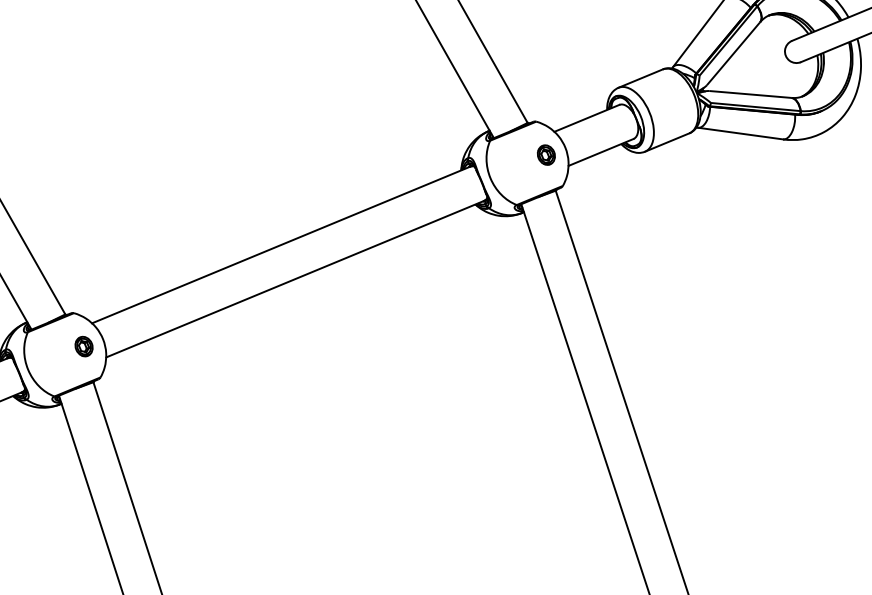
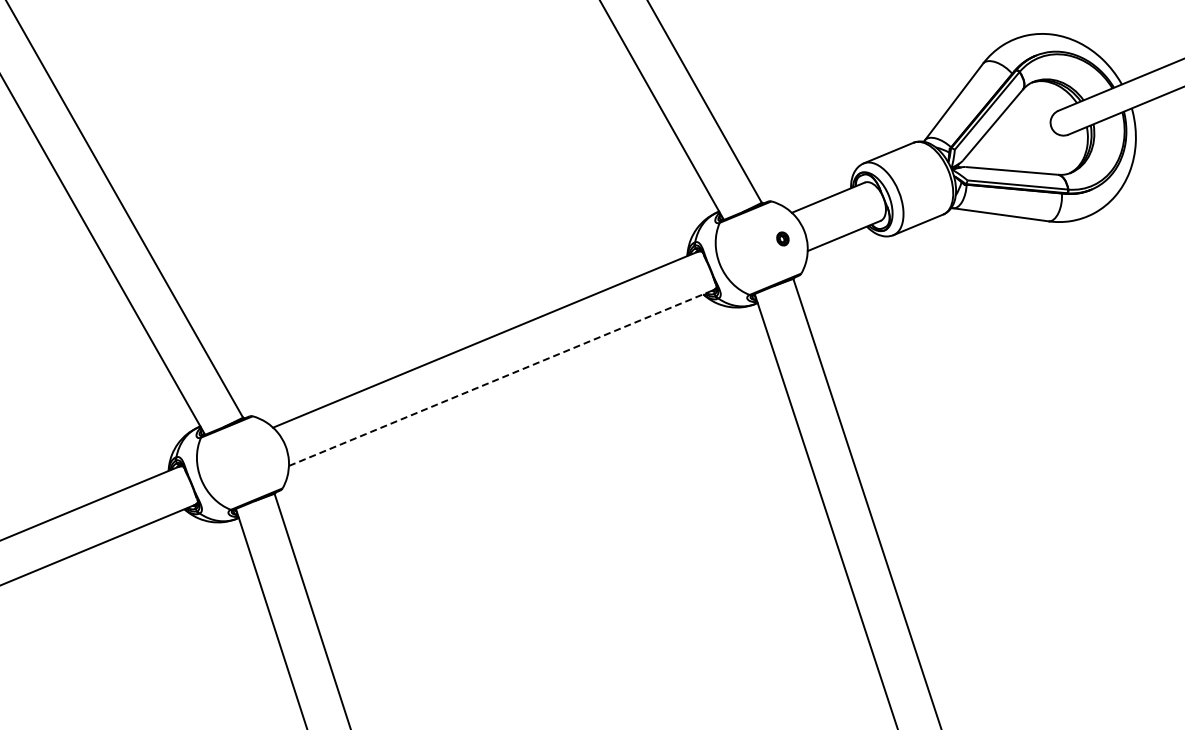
part: (546, 154) -> (782, 238), size x0.6
line: (295, 279) -> (501, 378), solid -> dashed
part: (83, 346) -> (263, 453), removed

